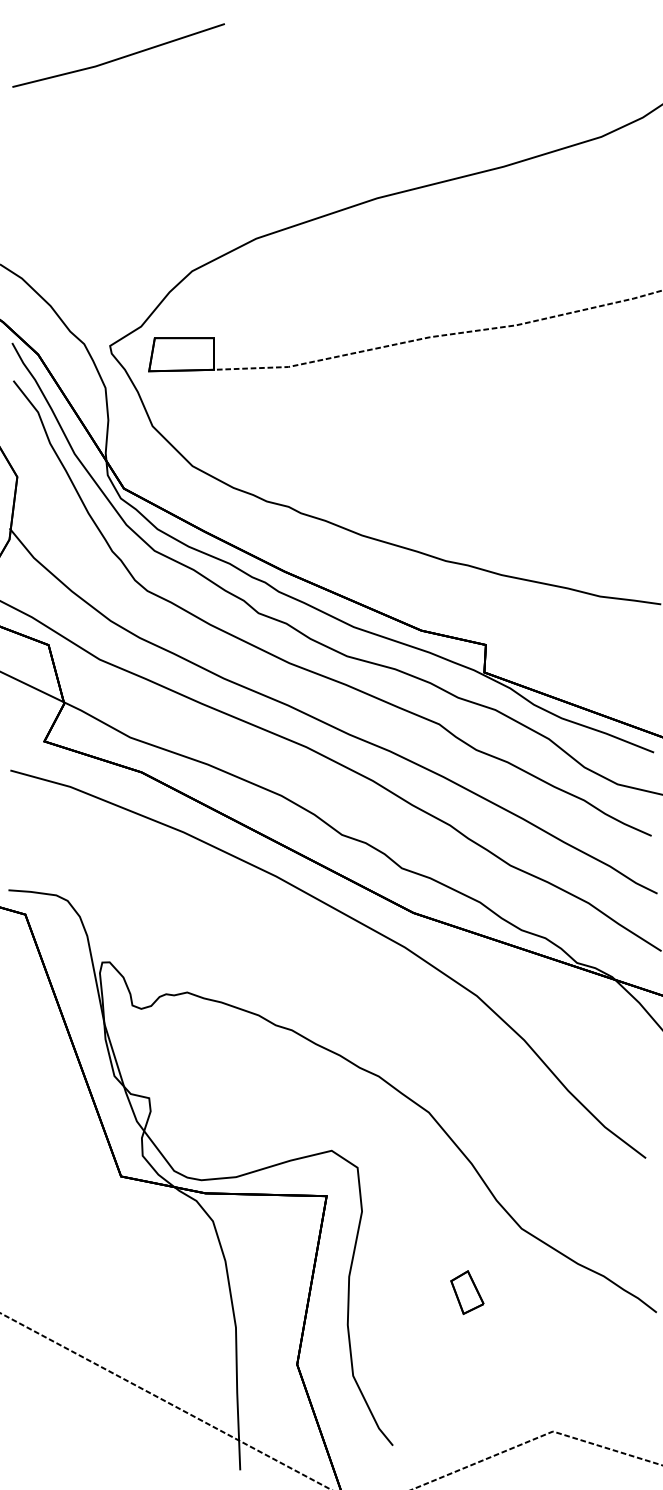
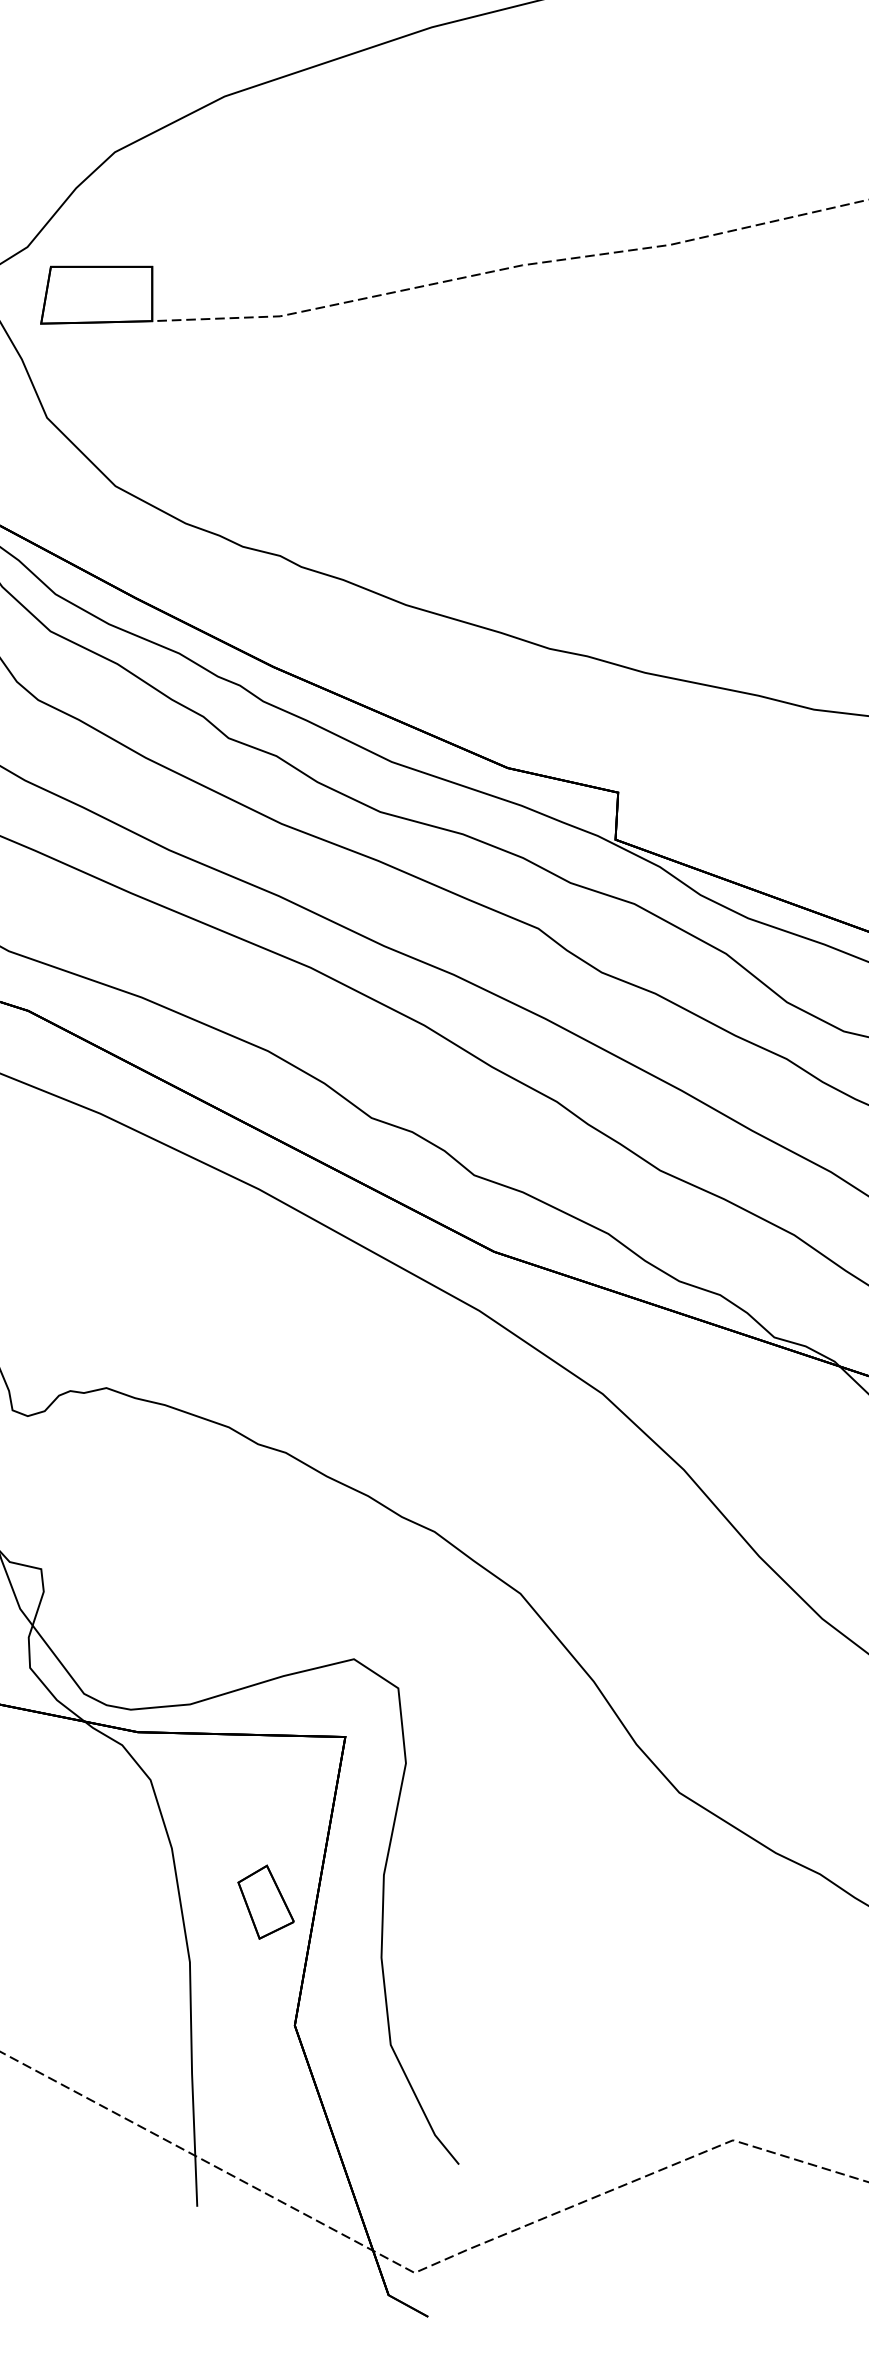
part: (467, 1292) -> (266, 1902), moved

